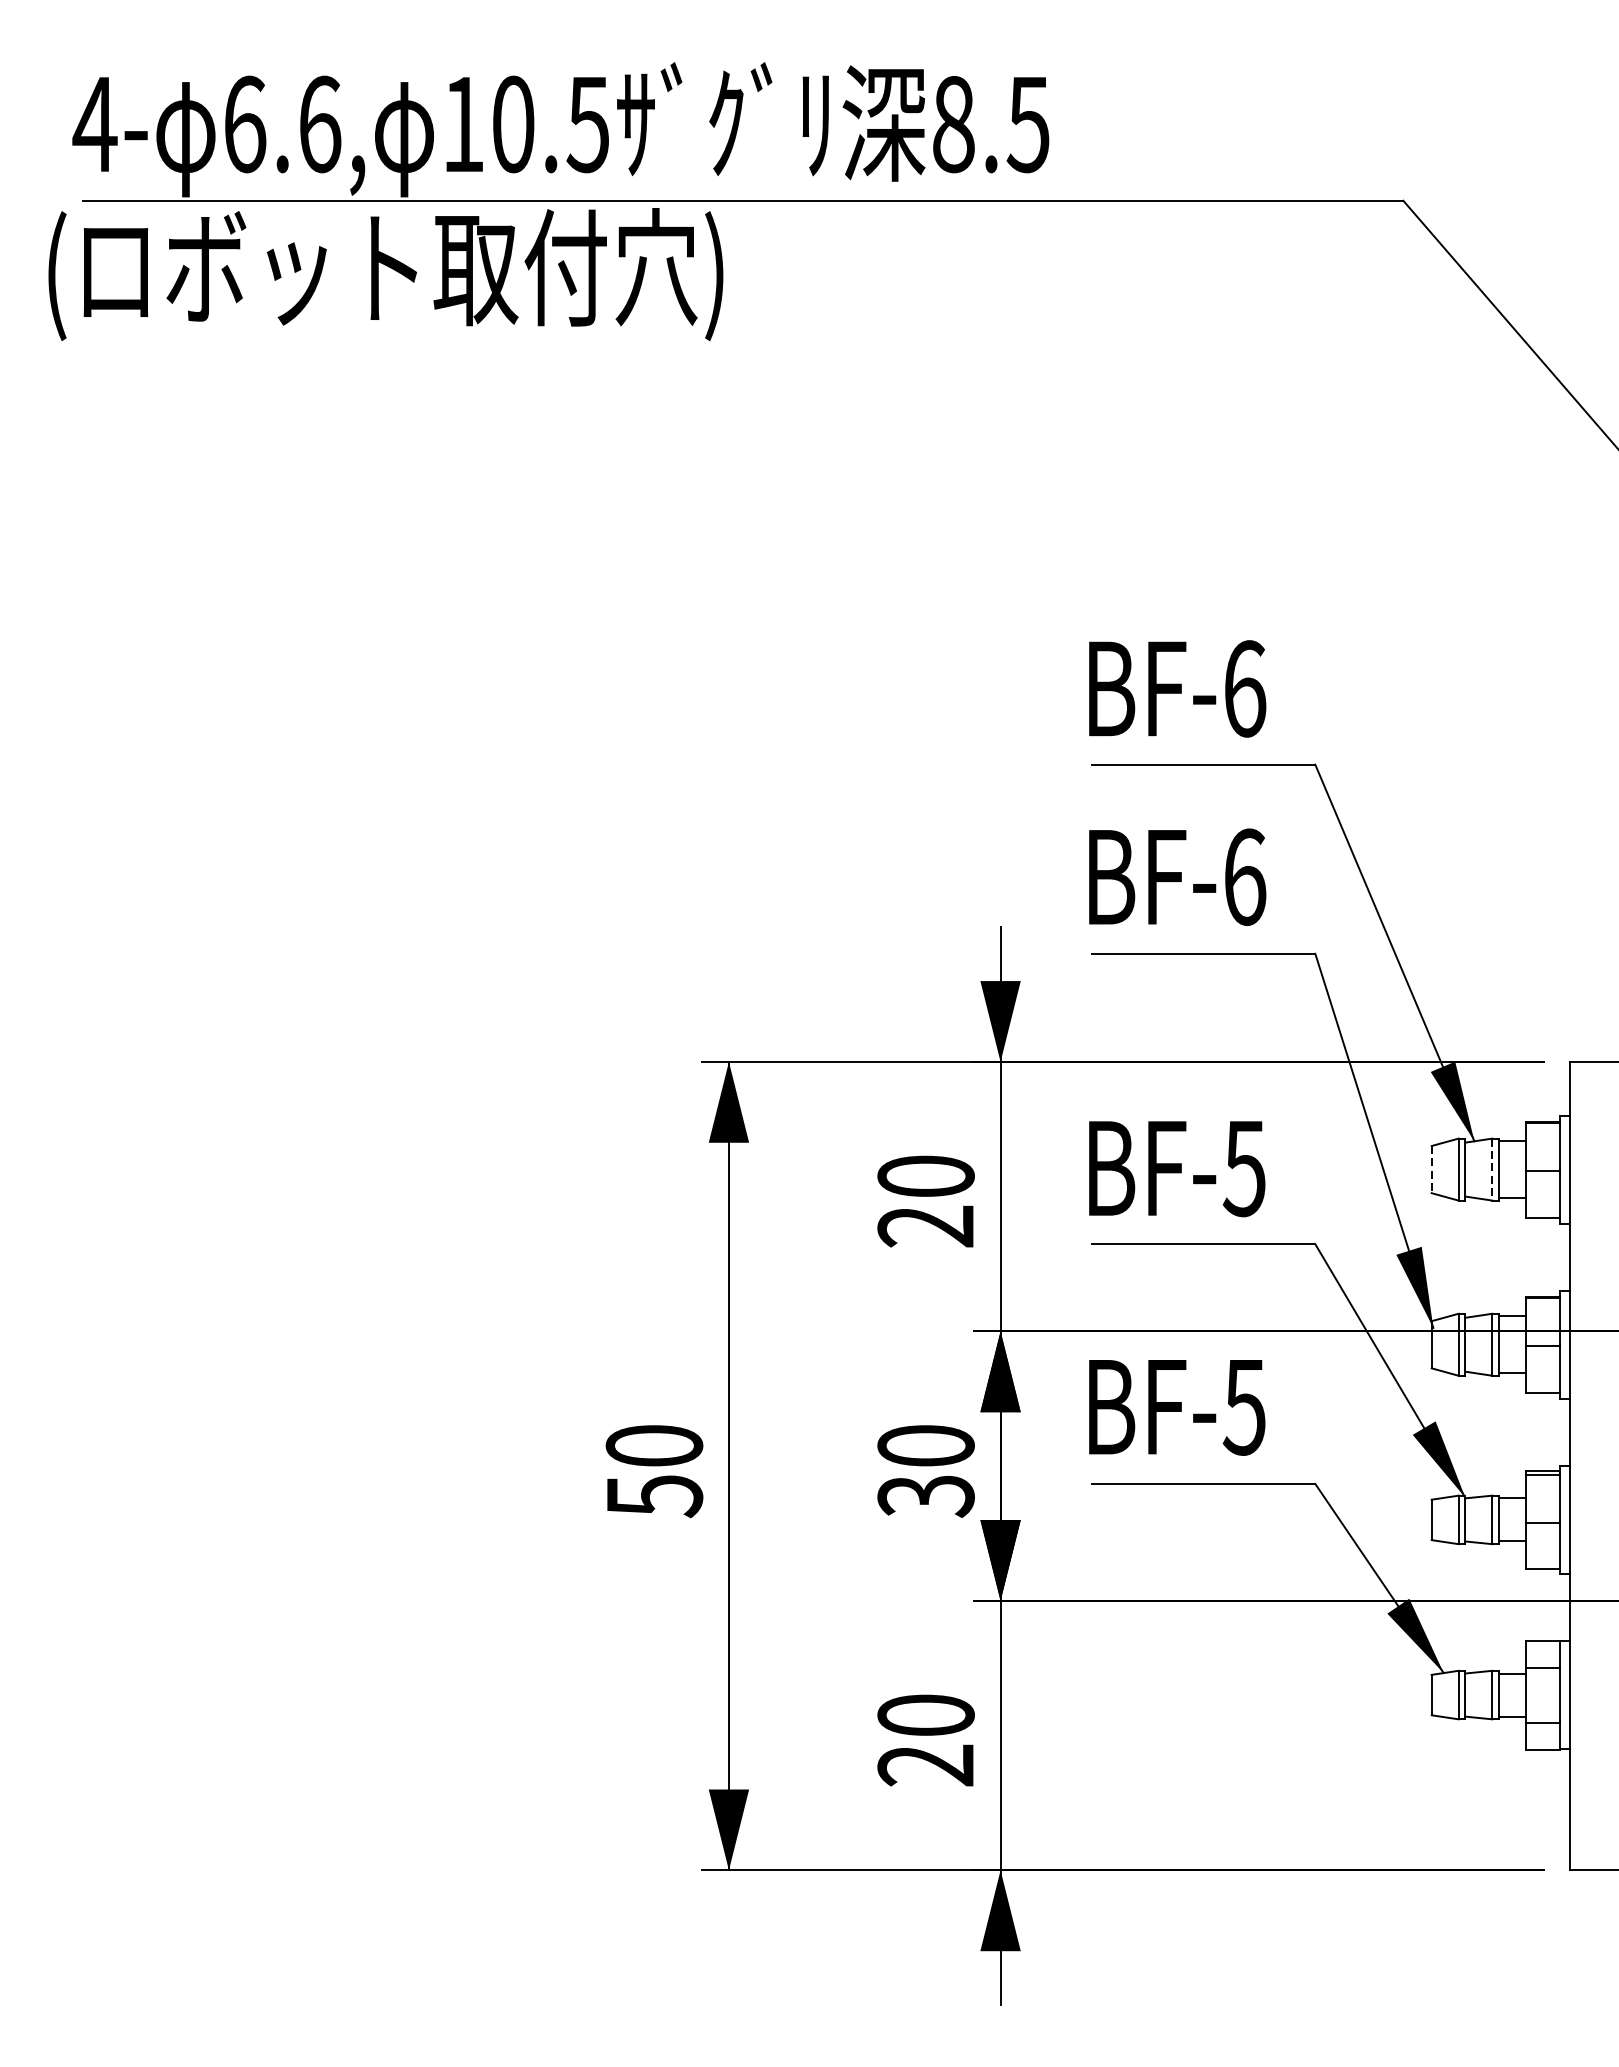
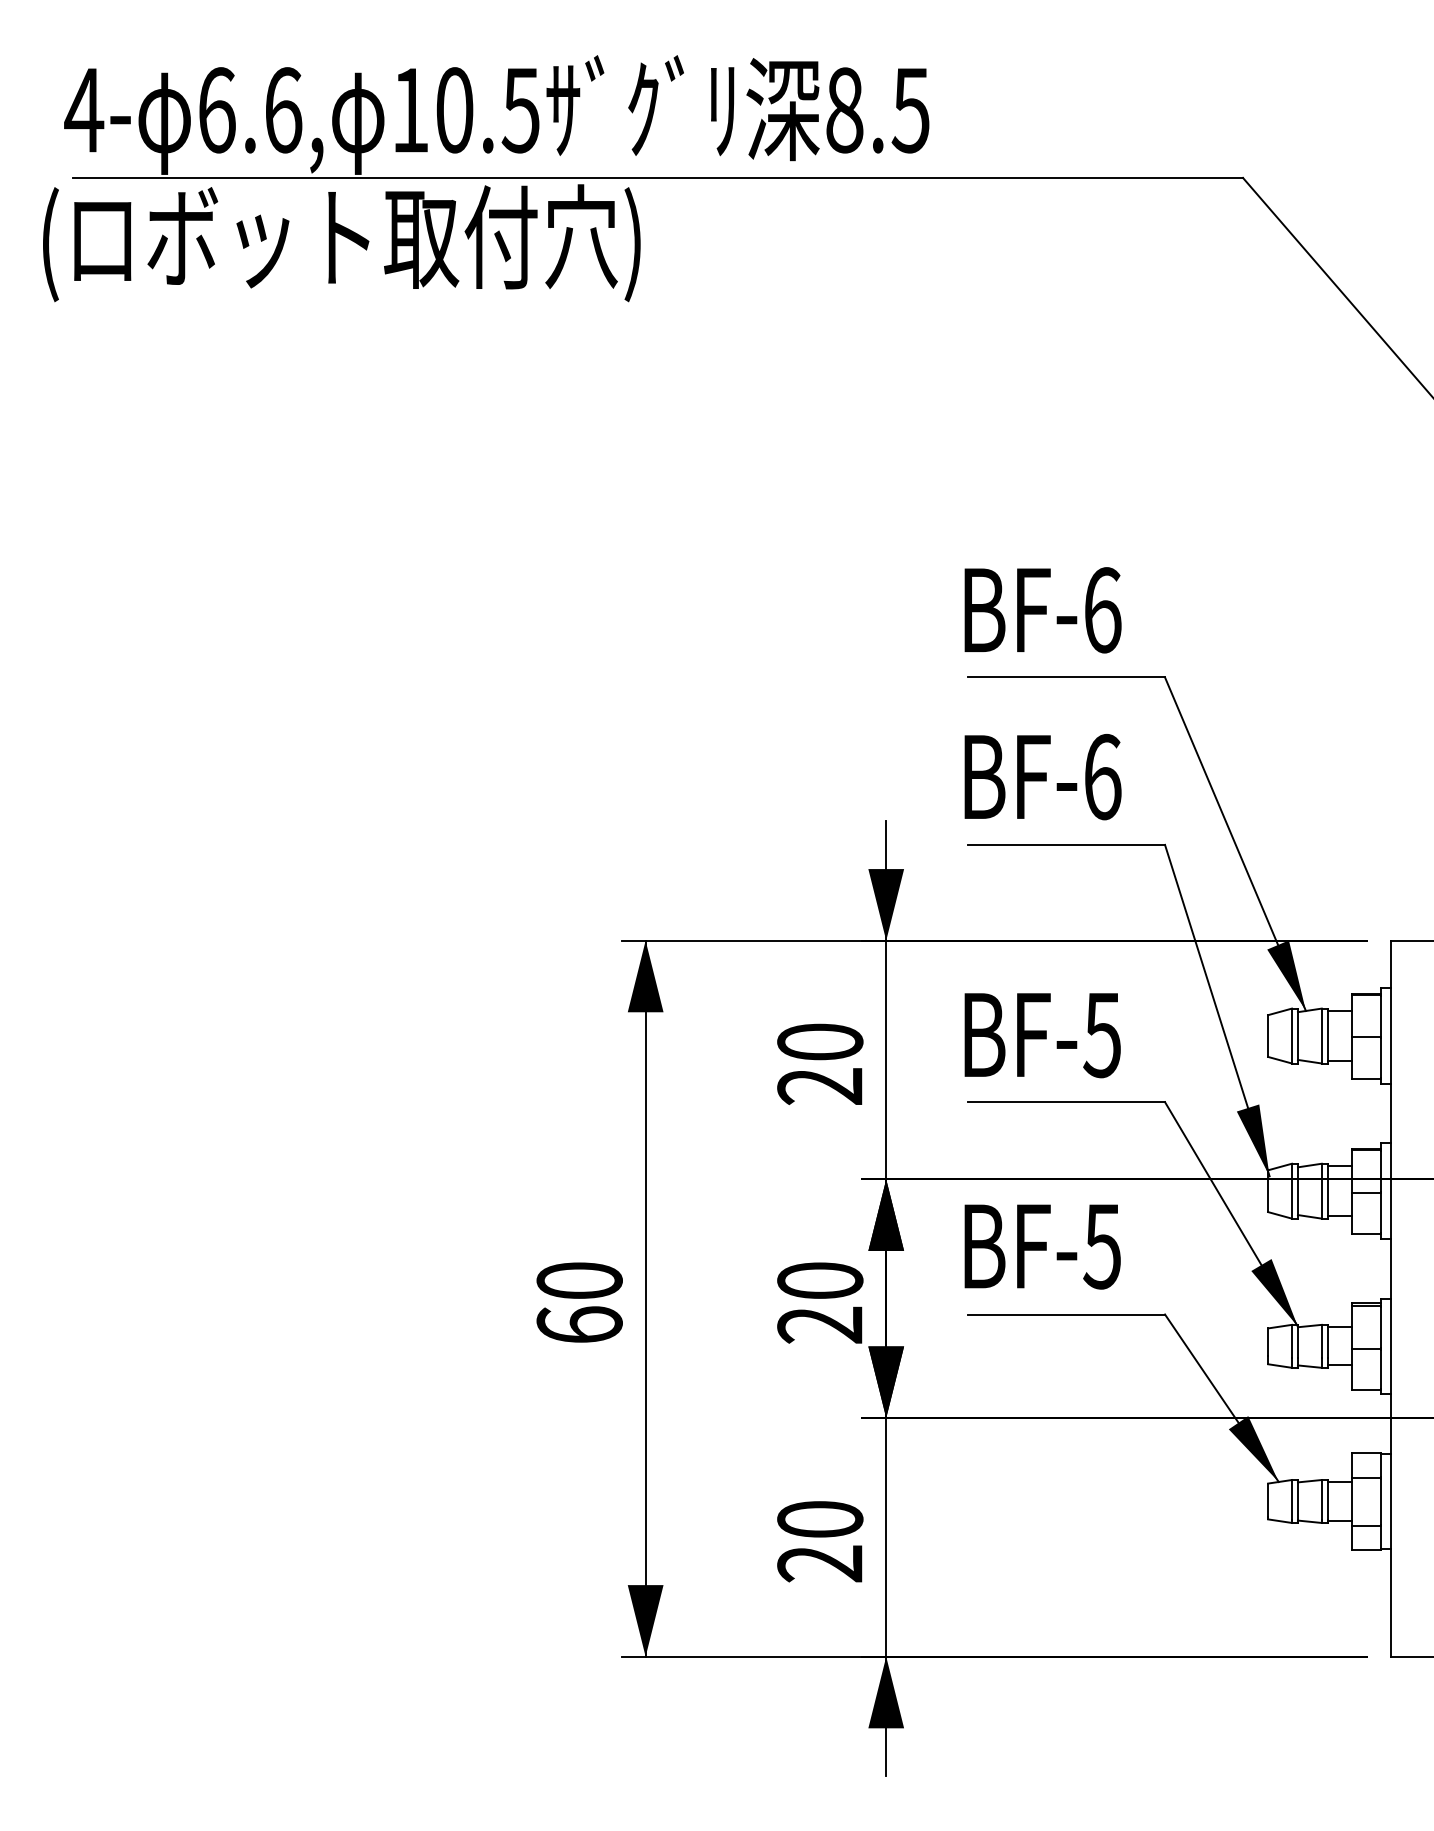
line: (1432, 1170) -> (1268, 1036), dashed -> solid
line: (1491, 1170) -> (1321, 1036), dashed -> solid
text: (654, 1496) -> (579, 1325), 50 -> 60
text: (926, 1496) -> (820, 1325), 30 -> 20

